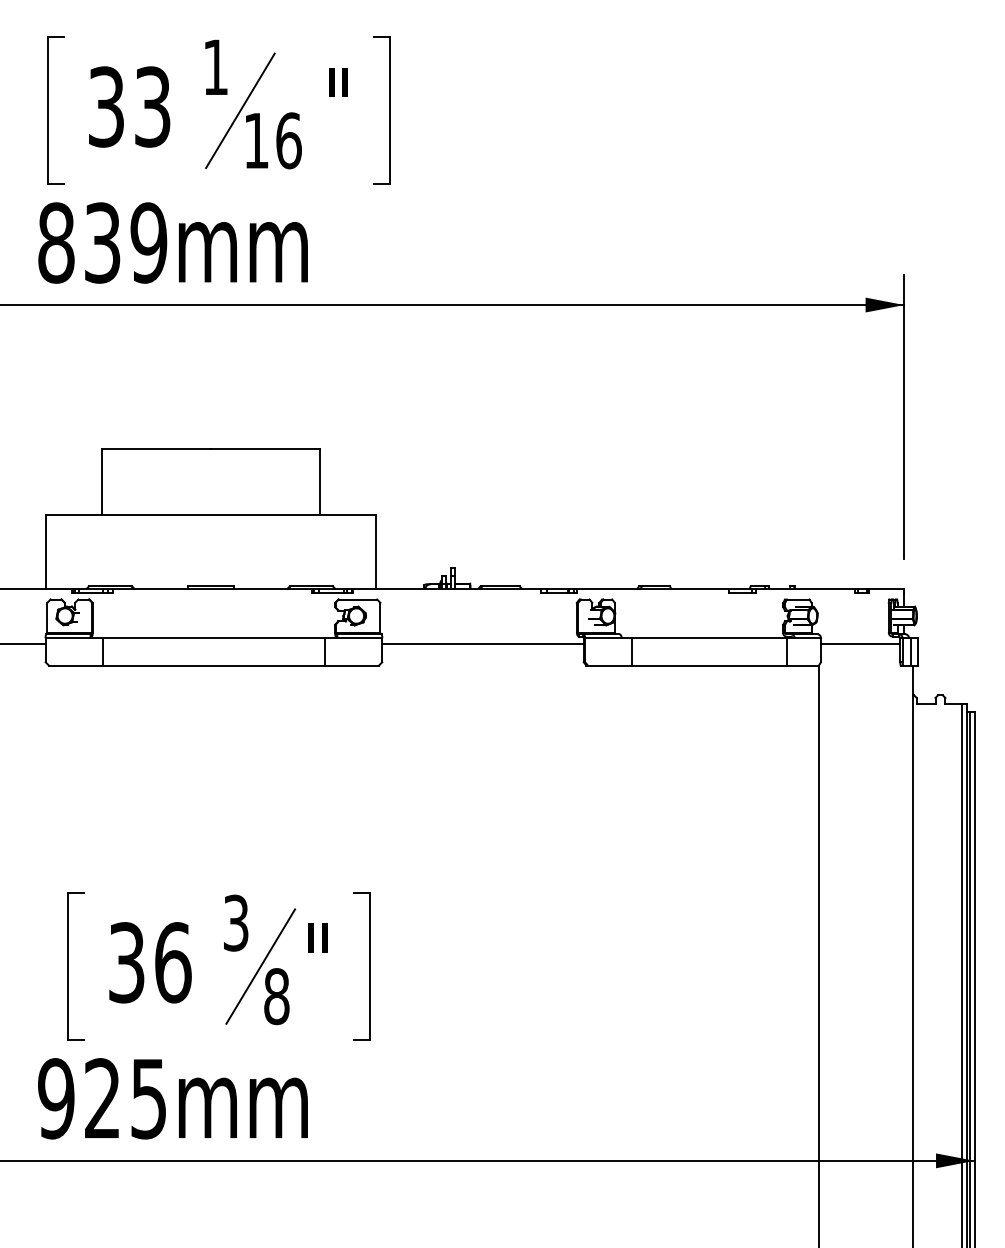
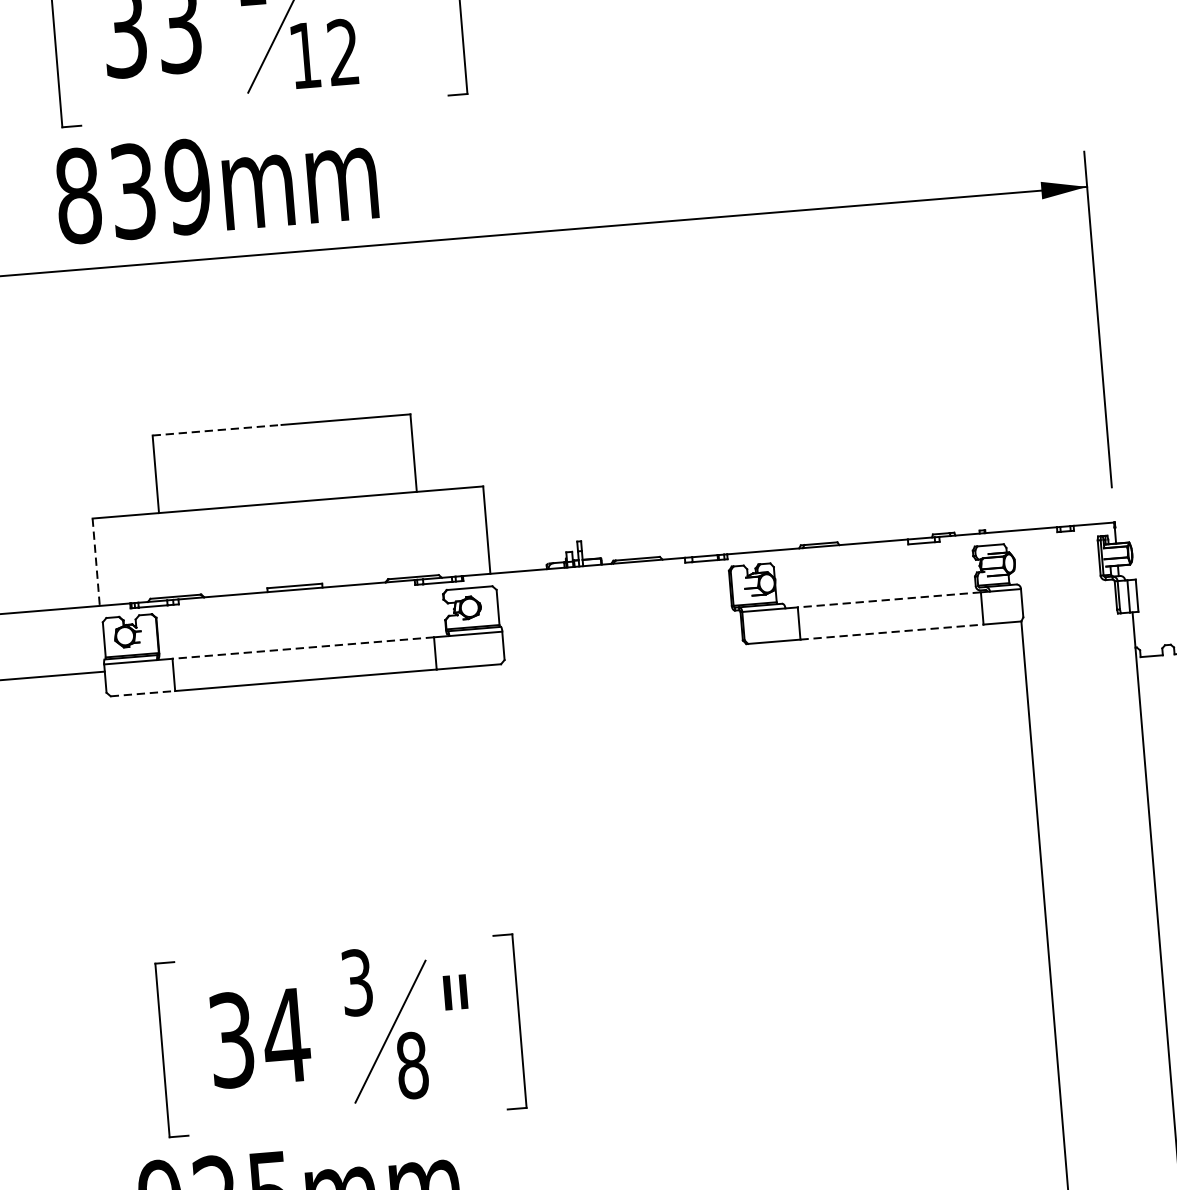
text: (288, 140) -> (343, 52), 16 -> 12
line: (156, 449) -> (216, 430), solid -> dashed
line: (45, 551) -> (95, 561), solid -> dashed
line: (213, 638) -> (302, 648), solid -> dashed
line: (709, 638) -> (889, 600), solid -> dashed
line: (482, 644) -> (621, 629), removed
line: (860, 644) -> (1068, 592), removed
line: (76, 665) -> (143, 693), solid -> dashed
line: (710, 665) -> (893, 631), solid -> dashed
text: (172, 962) -> (285, 1035), 36 -> 34

